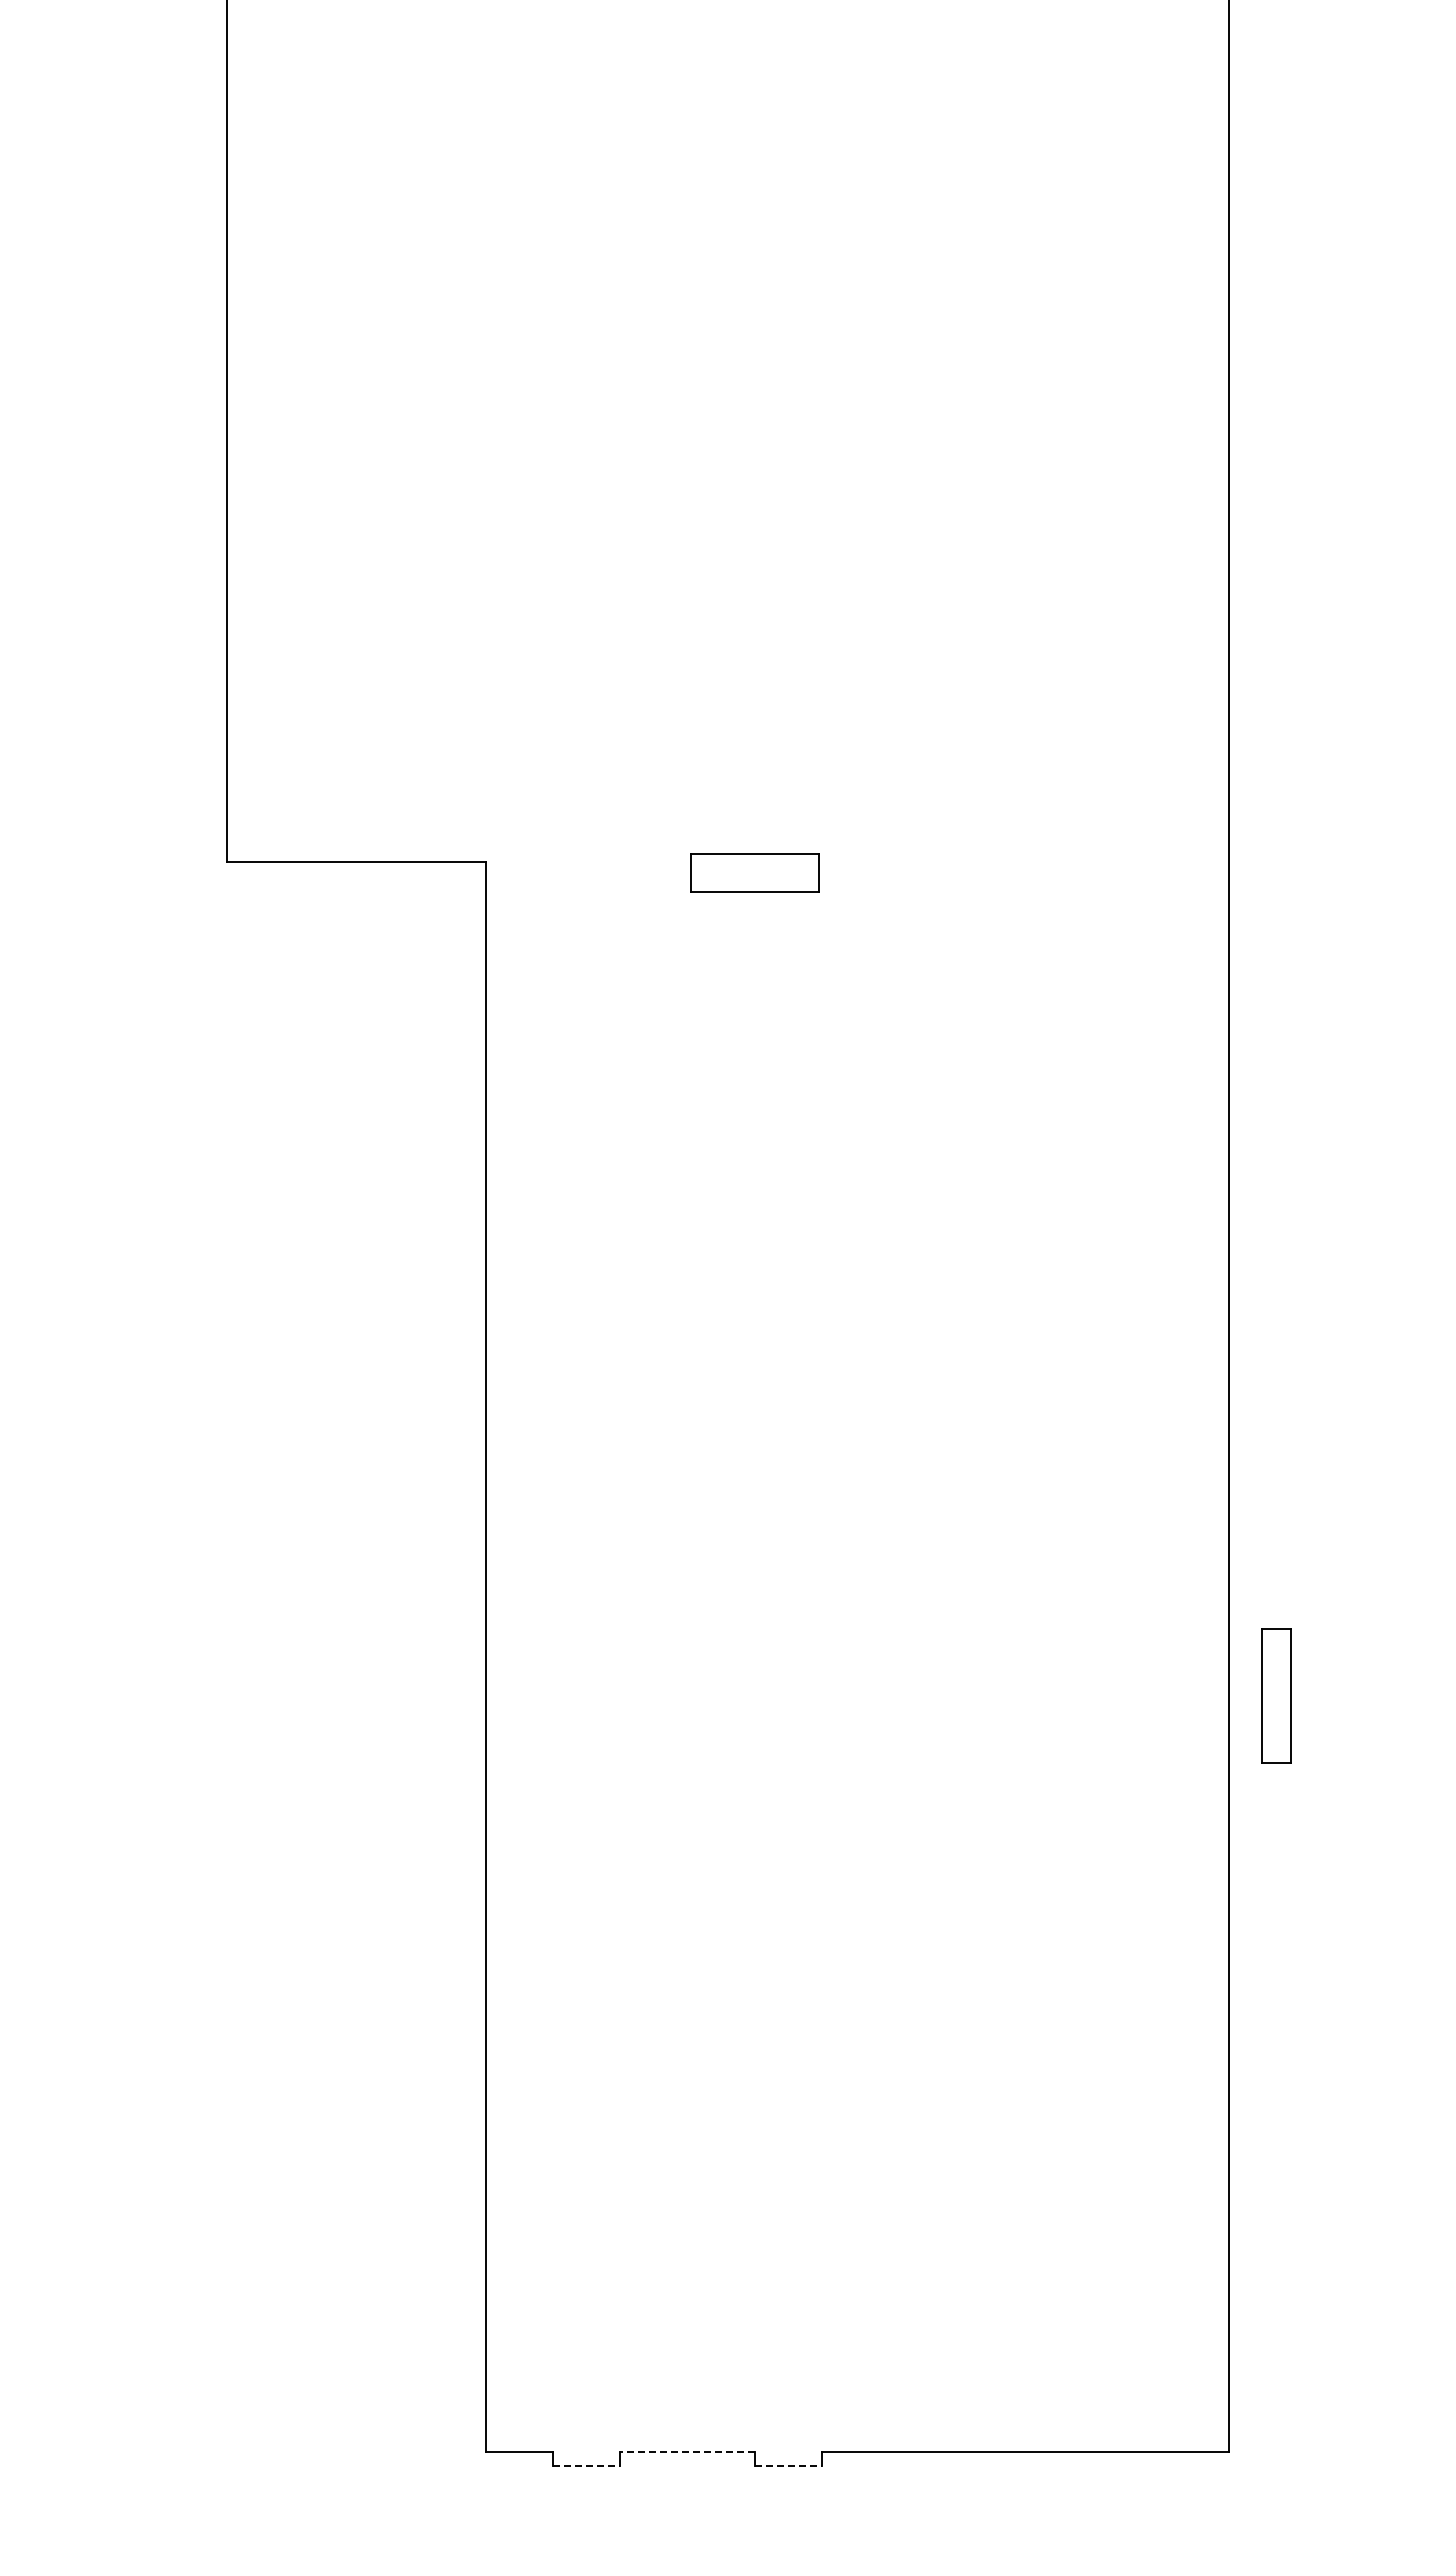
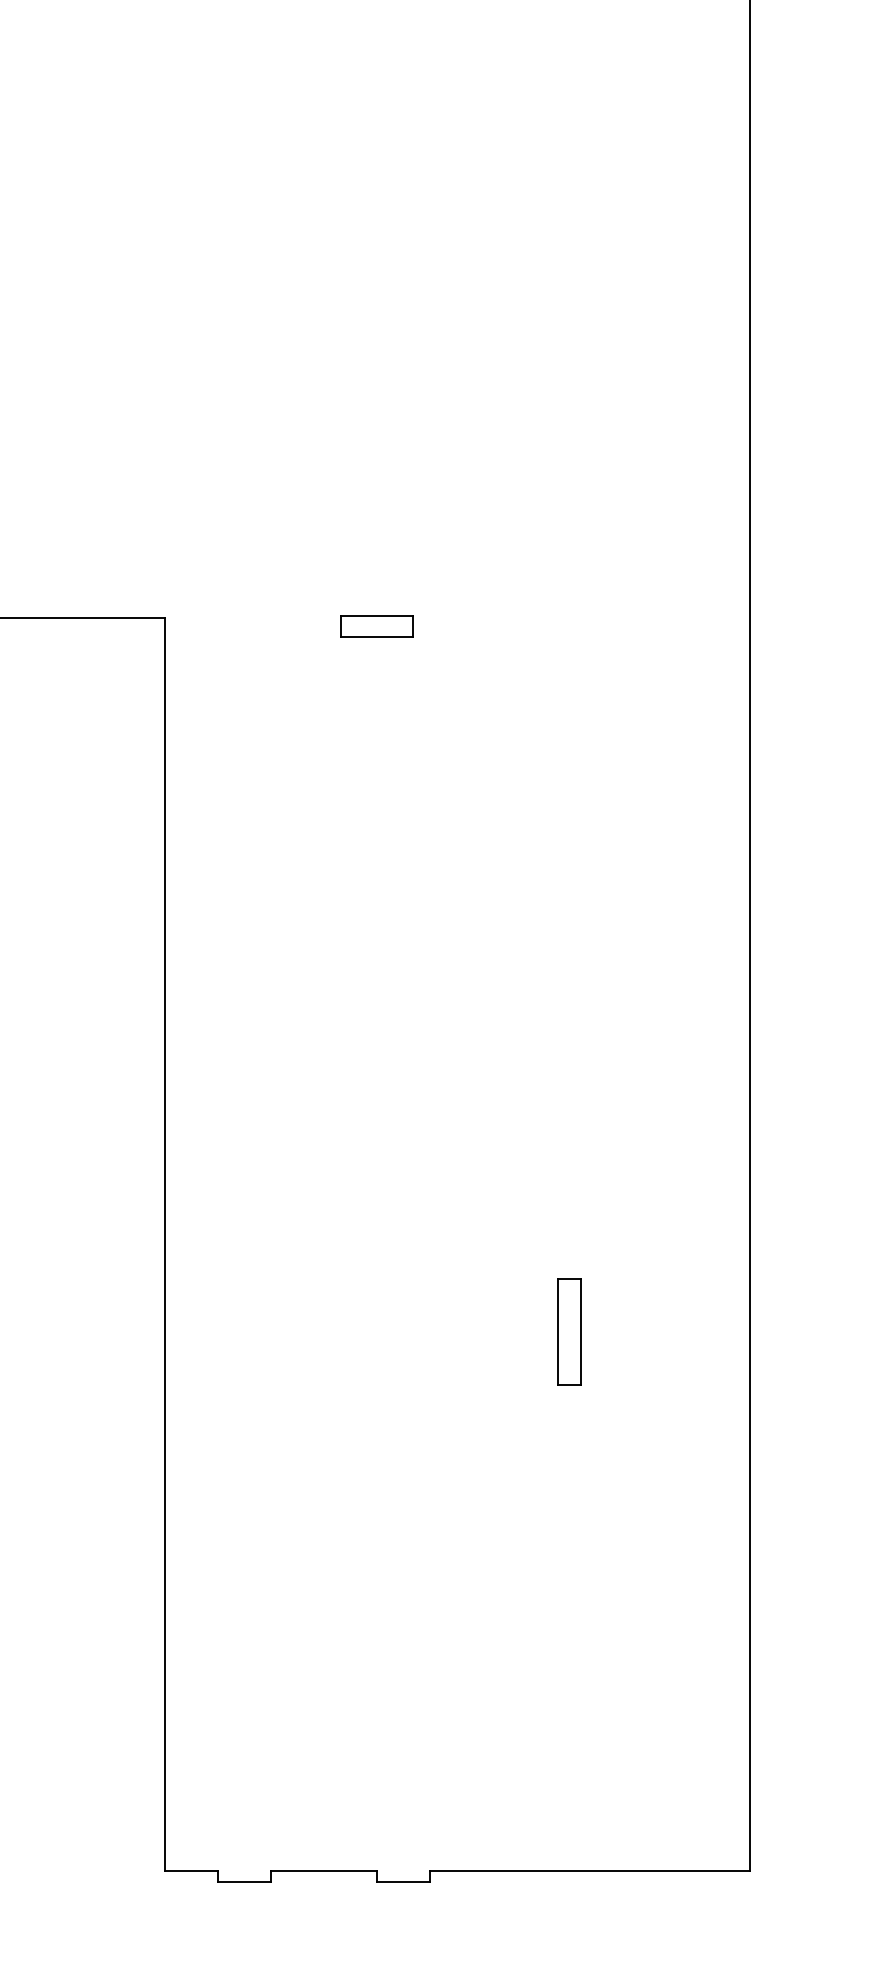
part: (754, 873) -> (376, 626), size x0.71
part: (1276, 1695) -> (569, 1331), moved
line: (686, 2452) -> (323, 1871), dashed -> solid
line: (586, 2465) -> (244, 1881), dashed -> solid
line: (788, 2465) -> (403, 1881), dashed -> solid

